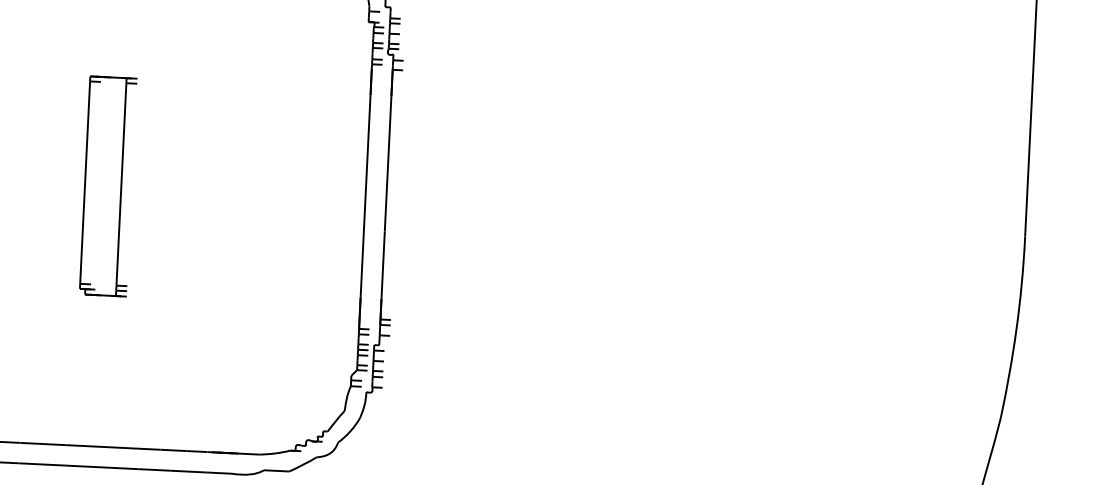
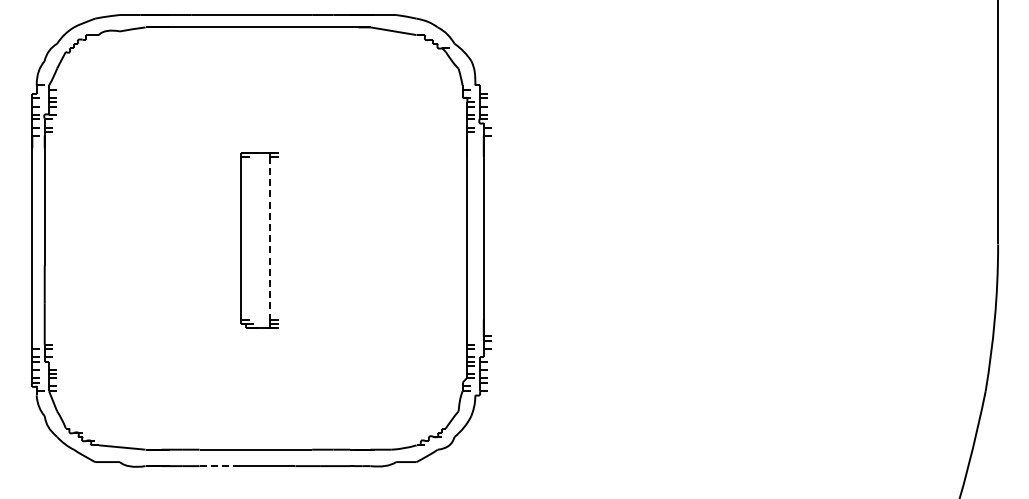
line: (121, 184) -> (270, 238), solid -> dashed
line: (42, 464) -> (218, 466), solid -> dashed

